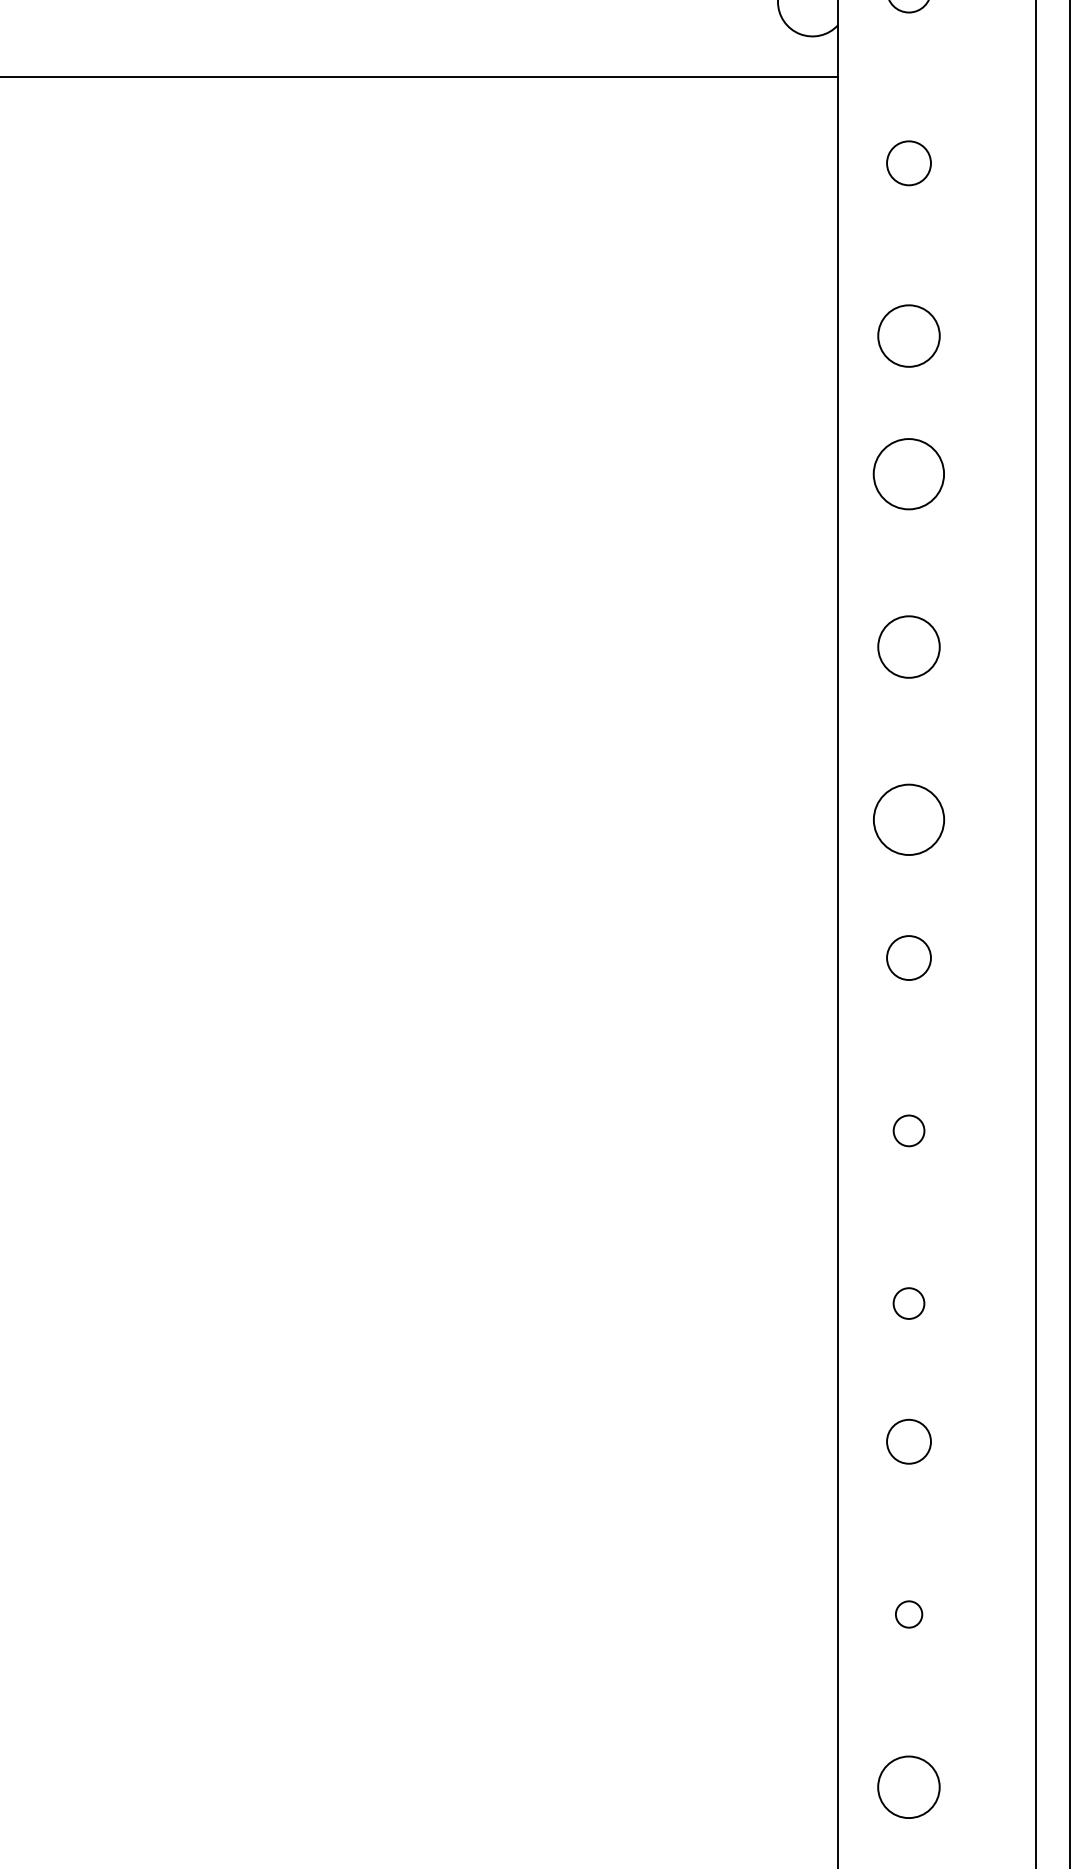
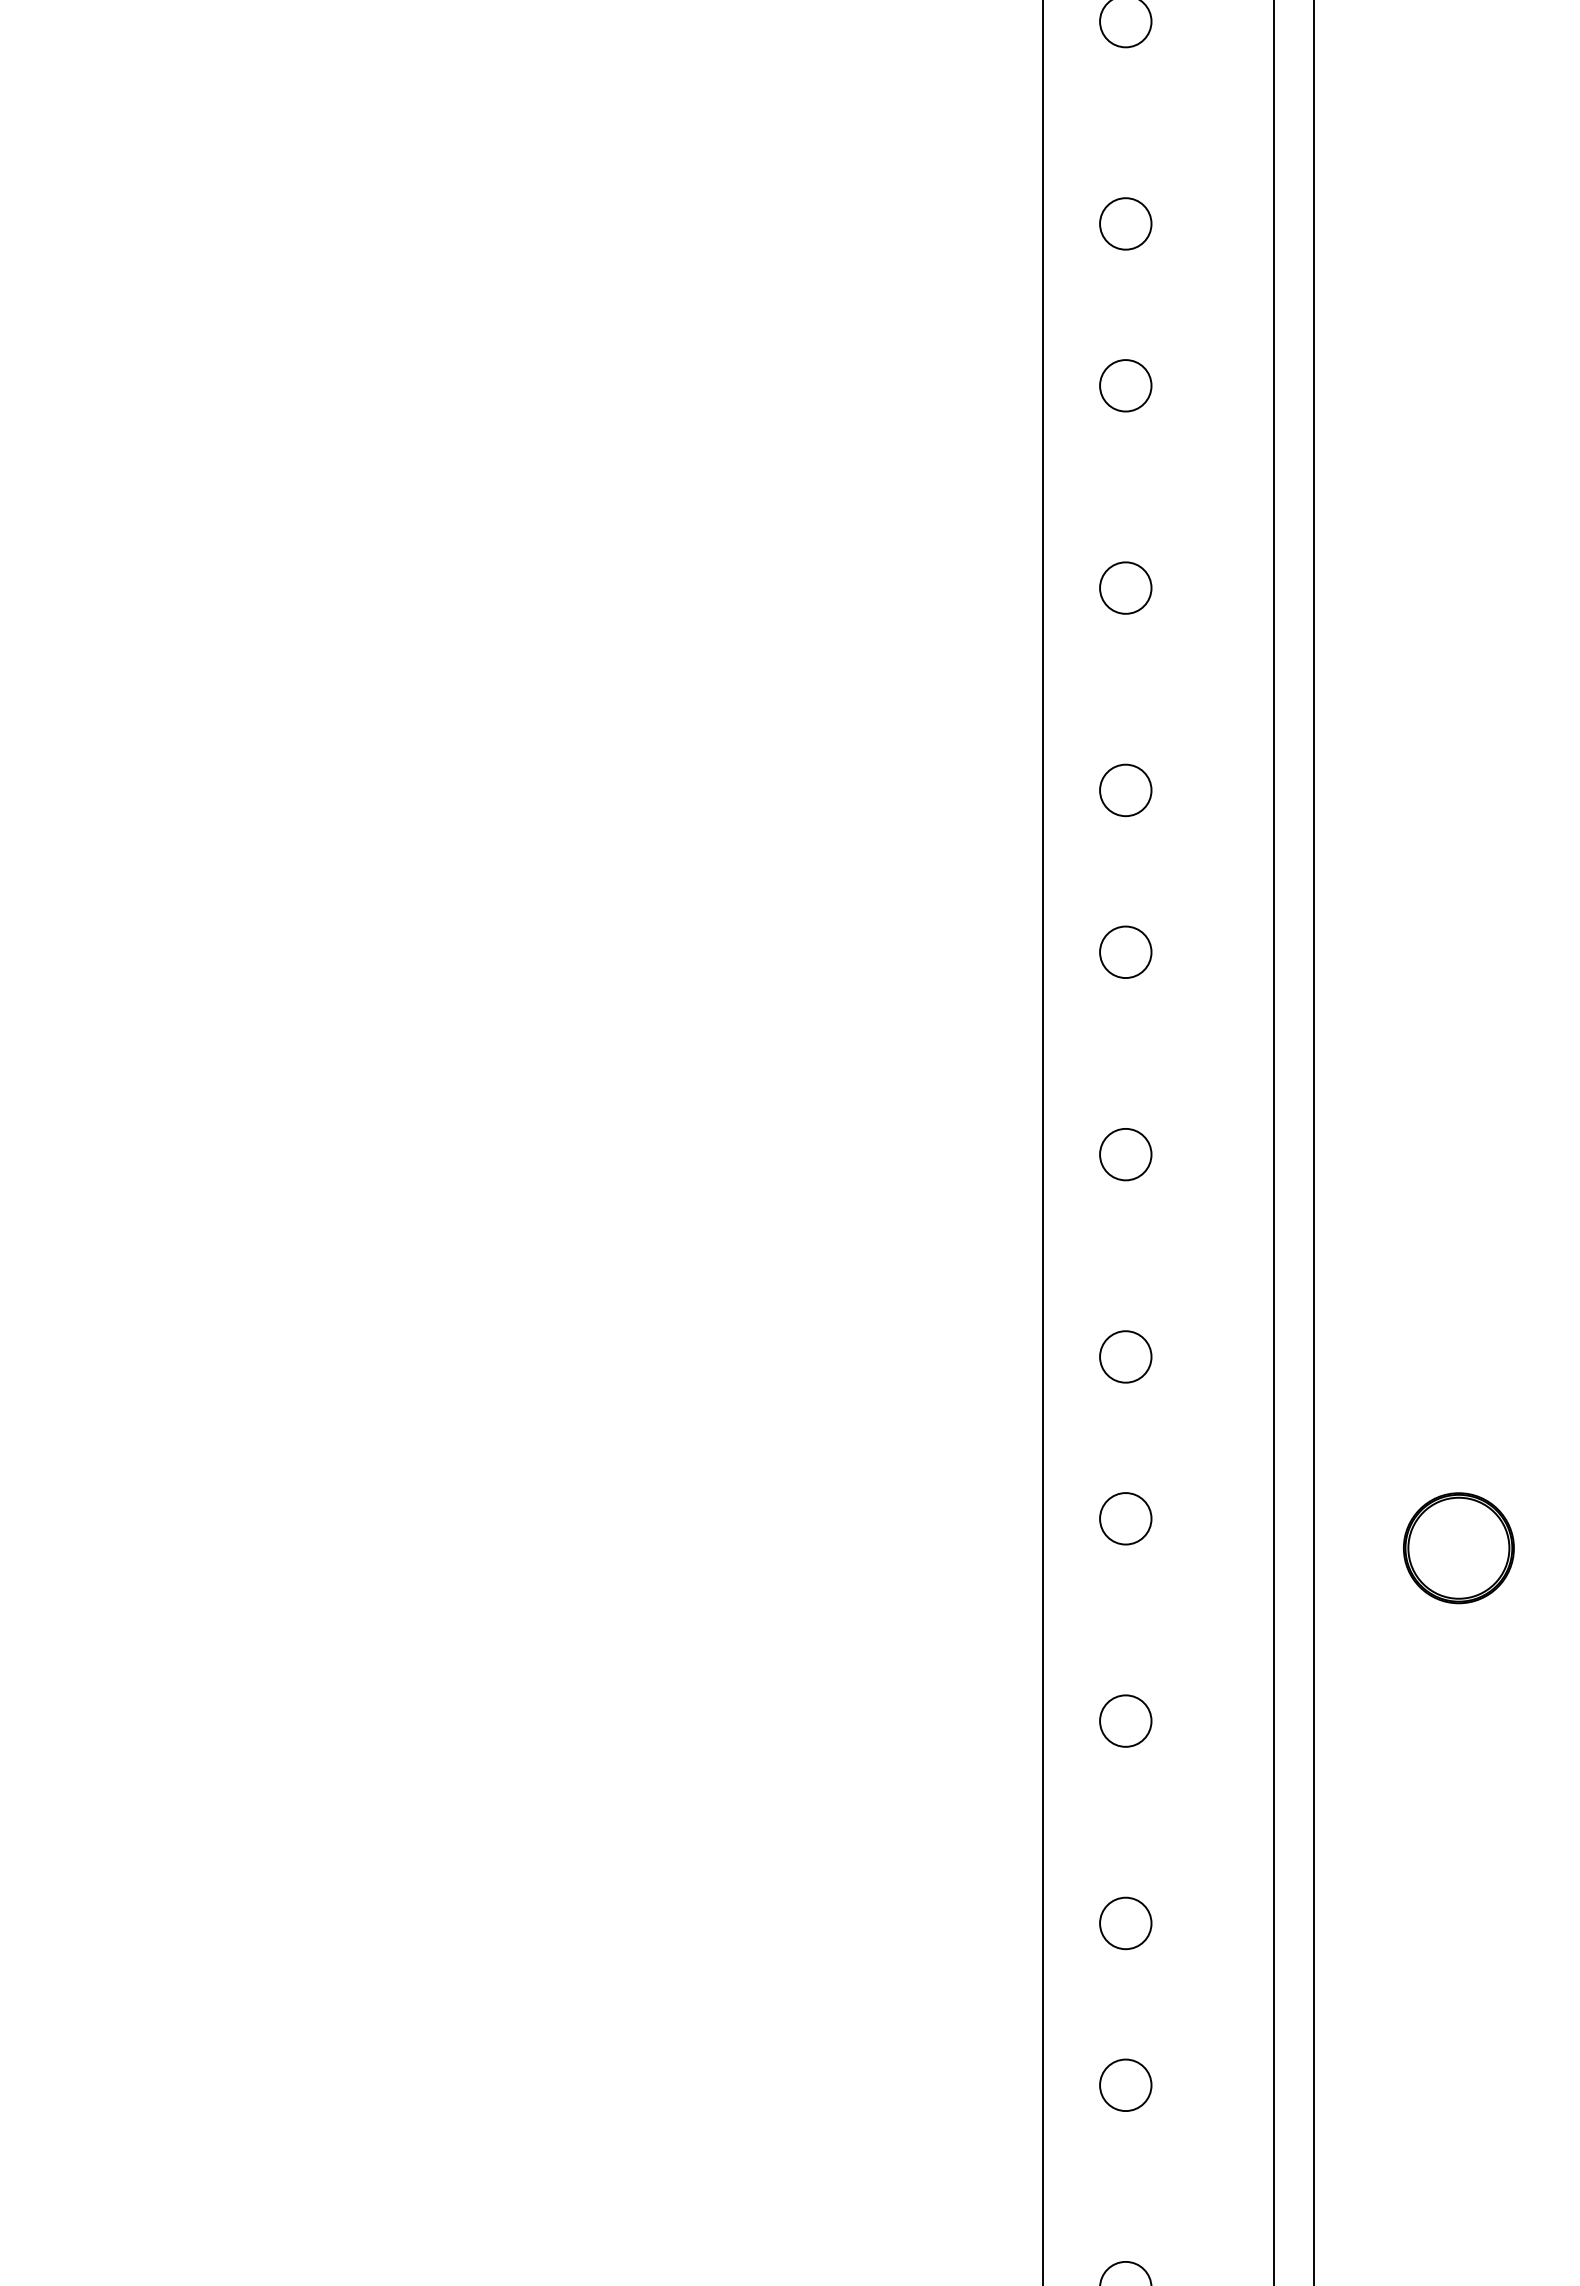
circle: (908, 335) -> (1125, 223), size x0.71
circle: (908, 474) -> (1125, 385), size x0.62
circle: (908, 646) -> (1125, 587), size x0.71
circle: (908, 819) -> (1125, 790), size x0.62
circle: (908, 1130) -> (1125, 1154), size x1.43
circle: (908, 1303) -> (1125, 1356), size x1.43
circle: (908, 1614) -> (1125, 1720), size x1.67
circle: (908, 1787) -> (1125, 1923), size x0.71

